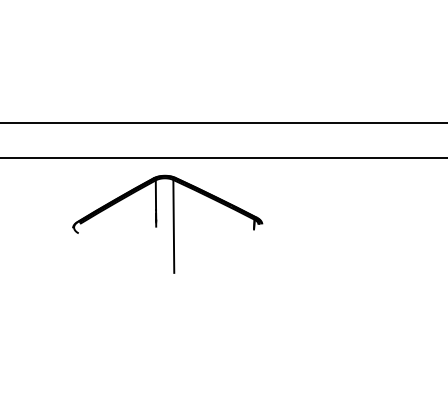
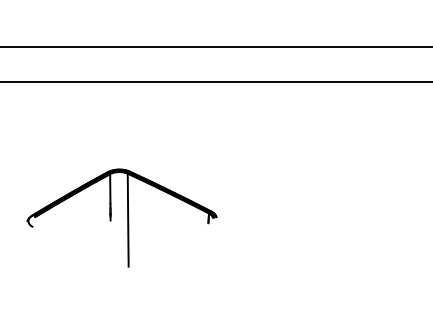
part: (167, 223) -> (121, 217), moved

